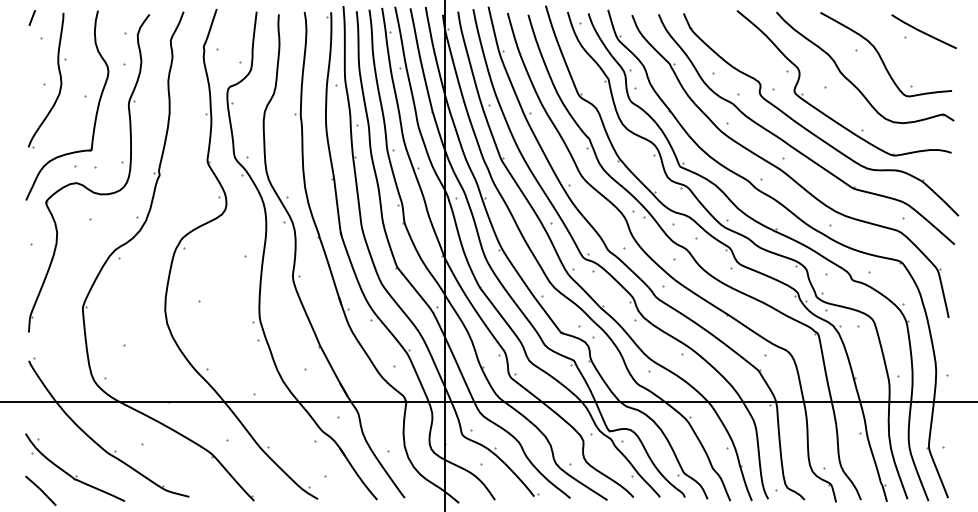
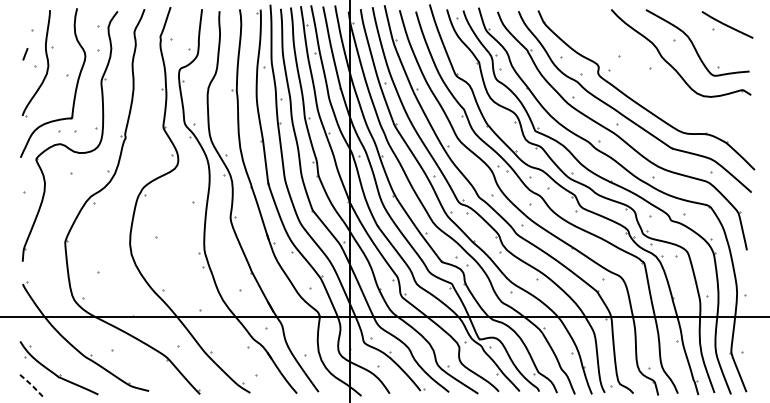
line: (31, 17) -> (24, 53), moved
part: (825, 113) -> (649, 89), removed
line: (40, 489) -> (31, 385), solid -> dashed

